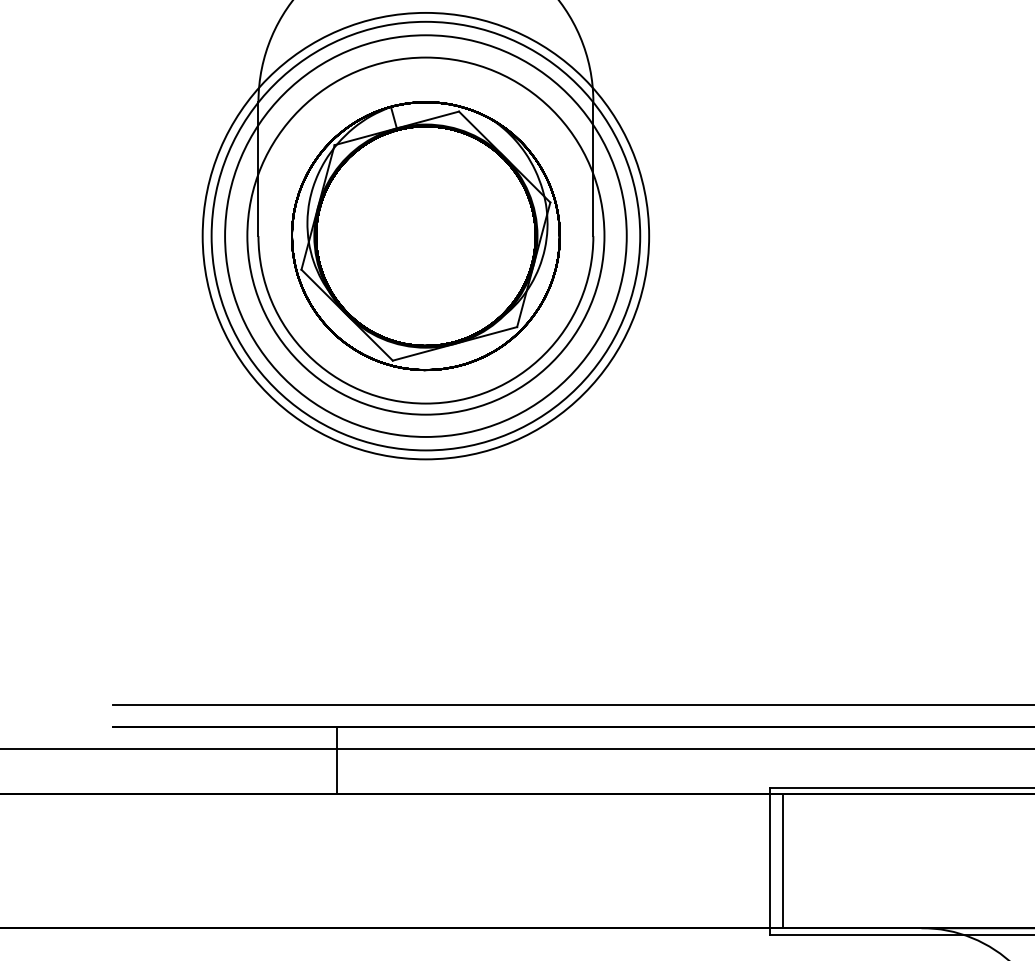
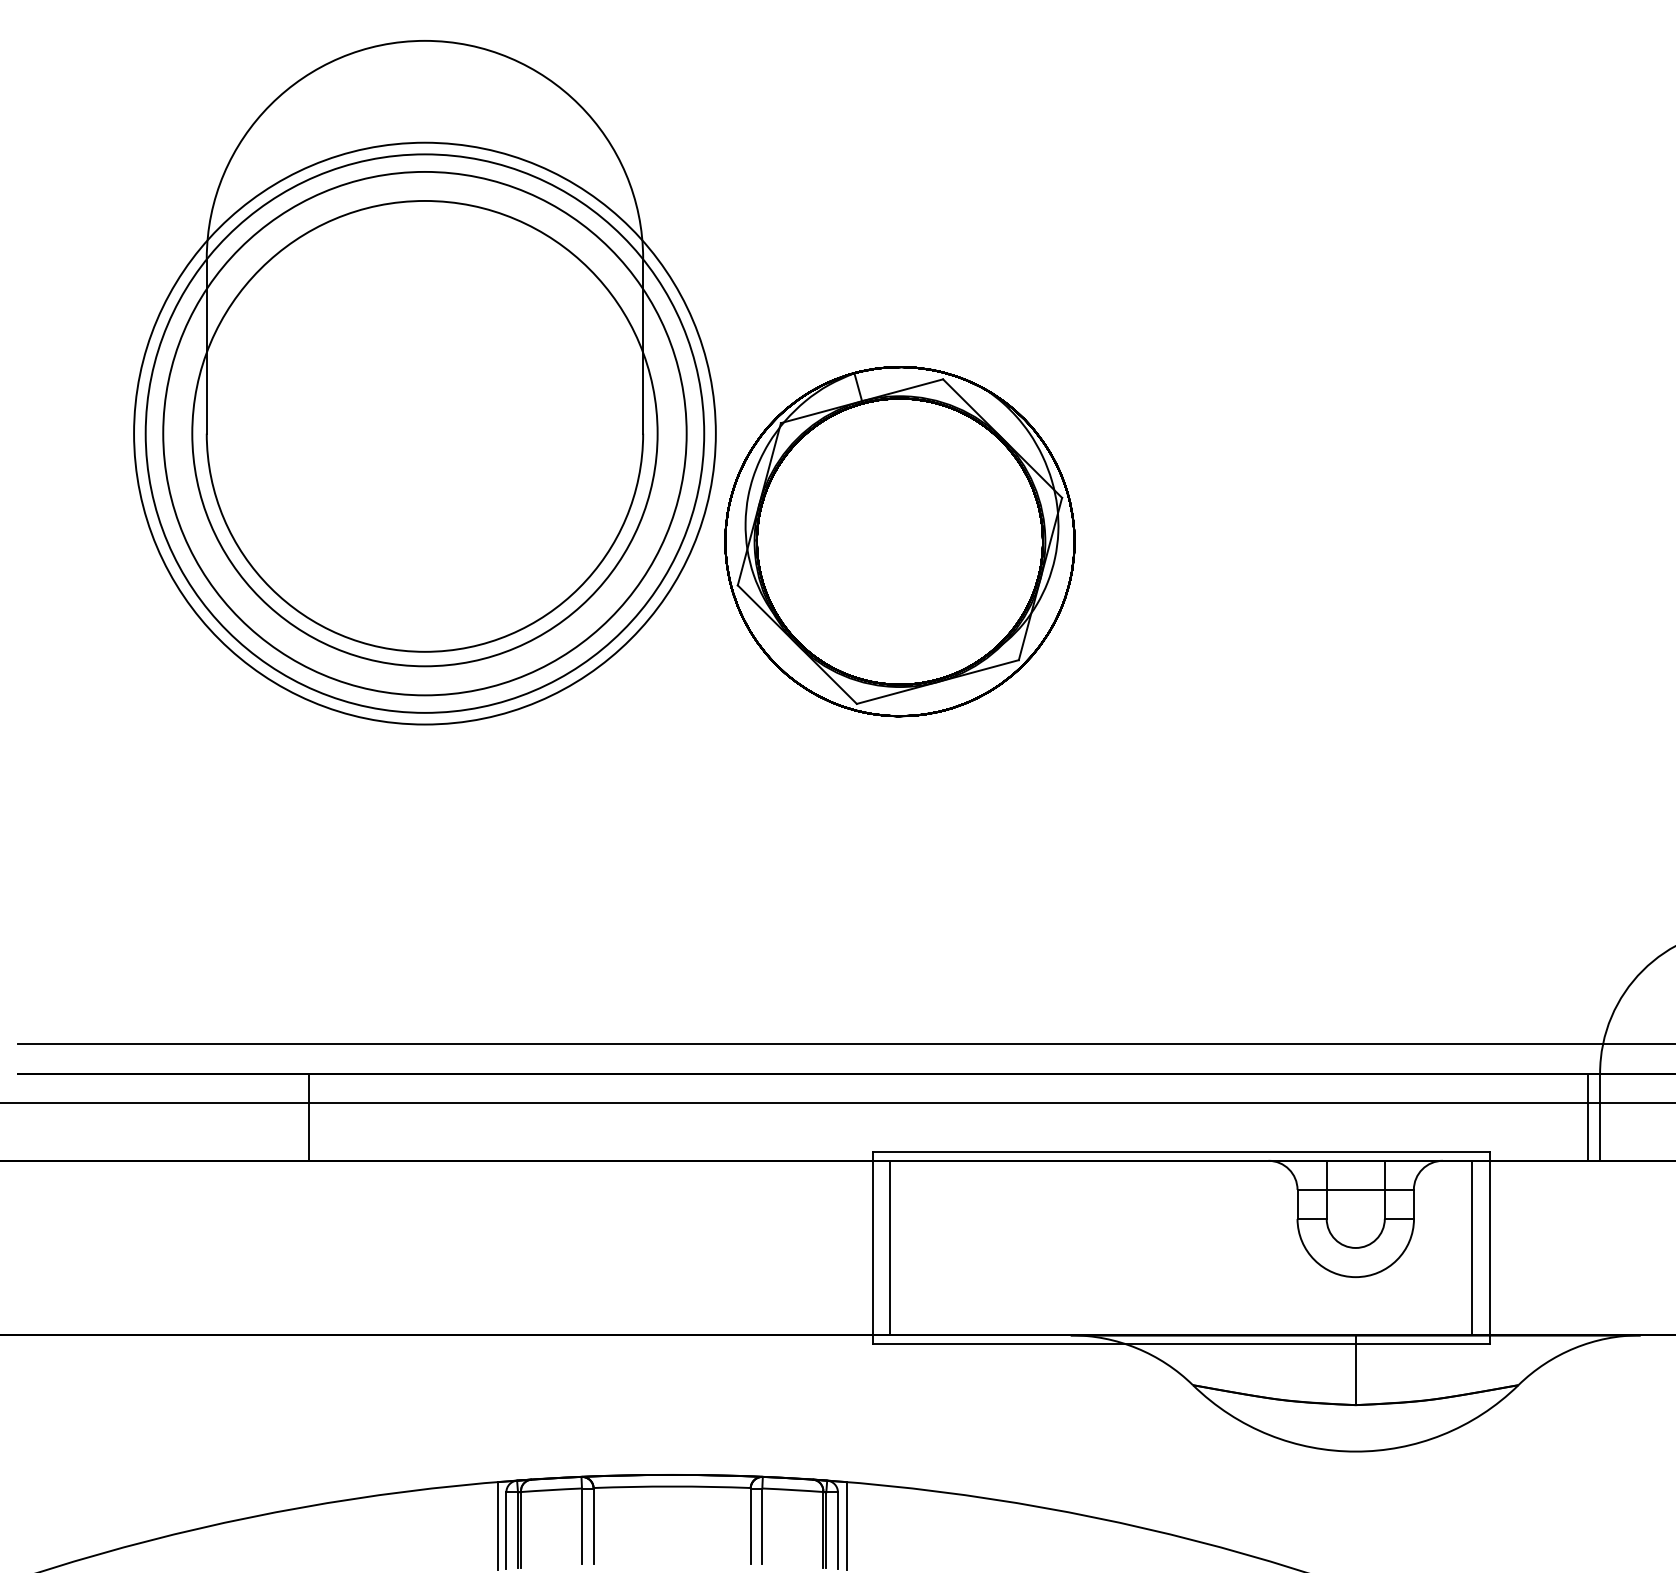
part: (425, 236) -> (899, 541), moved

